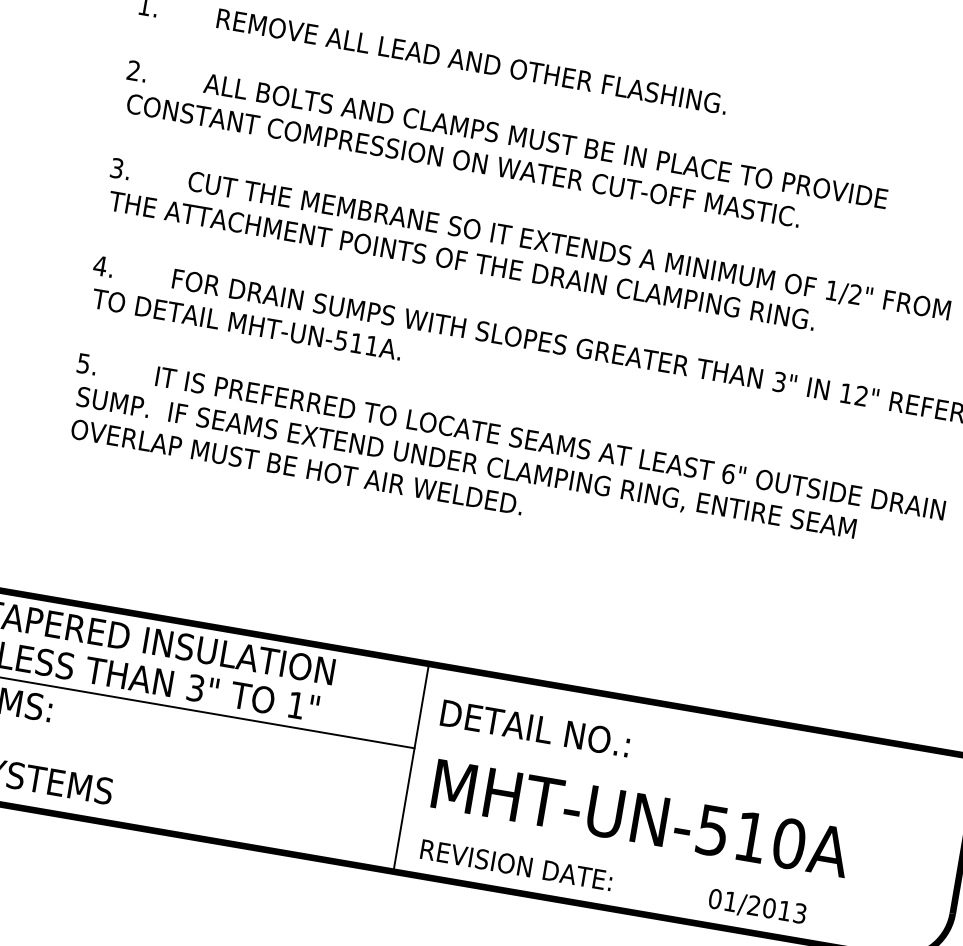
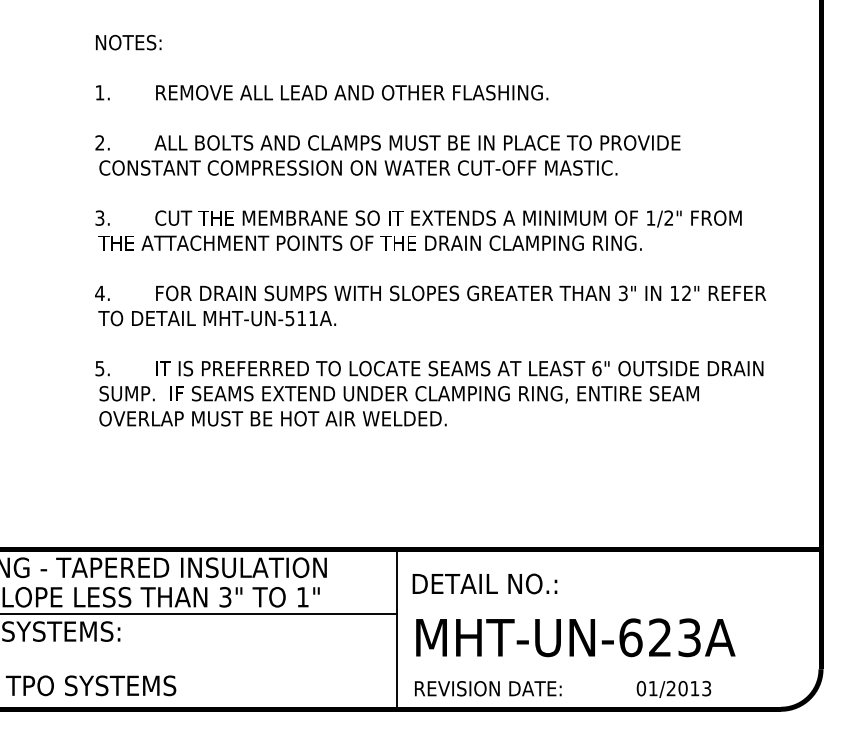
text: (751, 836) -> (660, 637), MHT-UN-510A -> MHT-UN-623A

